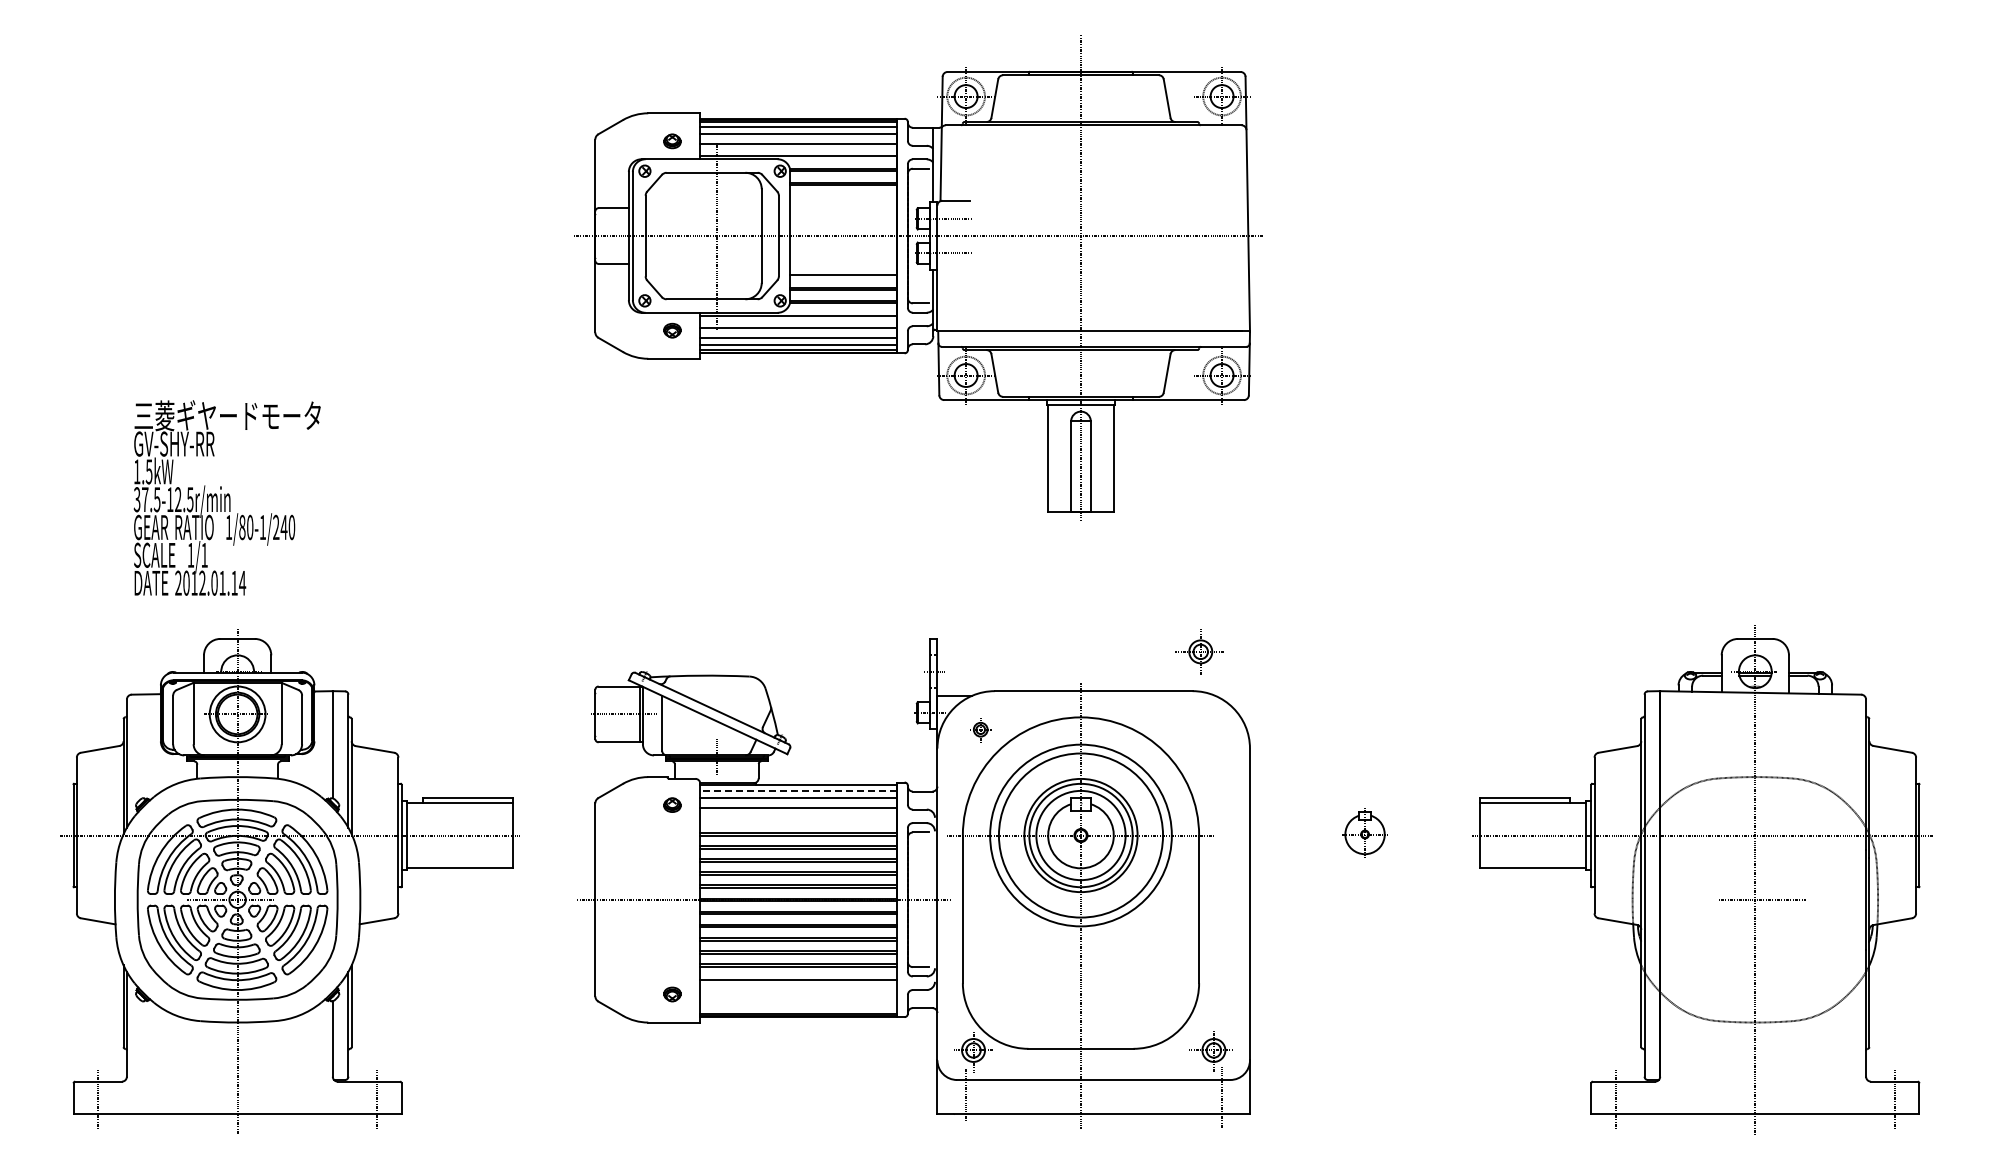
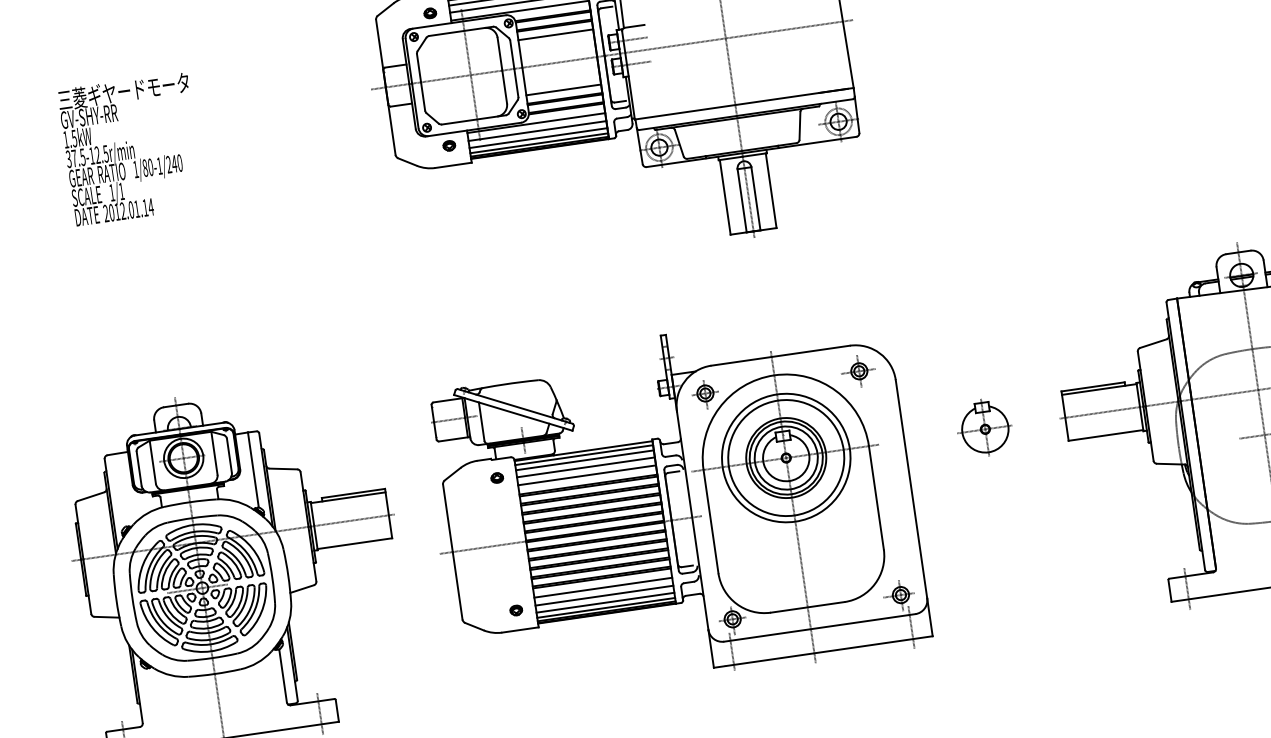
line: (843, 196) -> (555, 34), added
text: (226, 497) -> (131, 148), moved
part: (1199, 651) -> (858, 371), moved
part: (980, 730) -> (705, 394), size x1.67
line: (798, 790) -> (583, 455), dashed -> solid
line: (798, 819) -> (586, 475), added
part: (1364, 832) -> (984, 427), size x1.67
line: (798, 991) -> (604, 595), added
line: (798, 1001) -> (605, 602), added
line: (798, 1008) -> (605, 607), added

